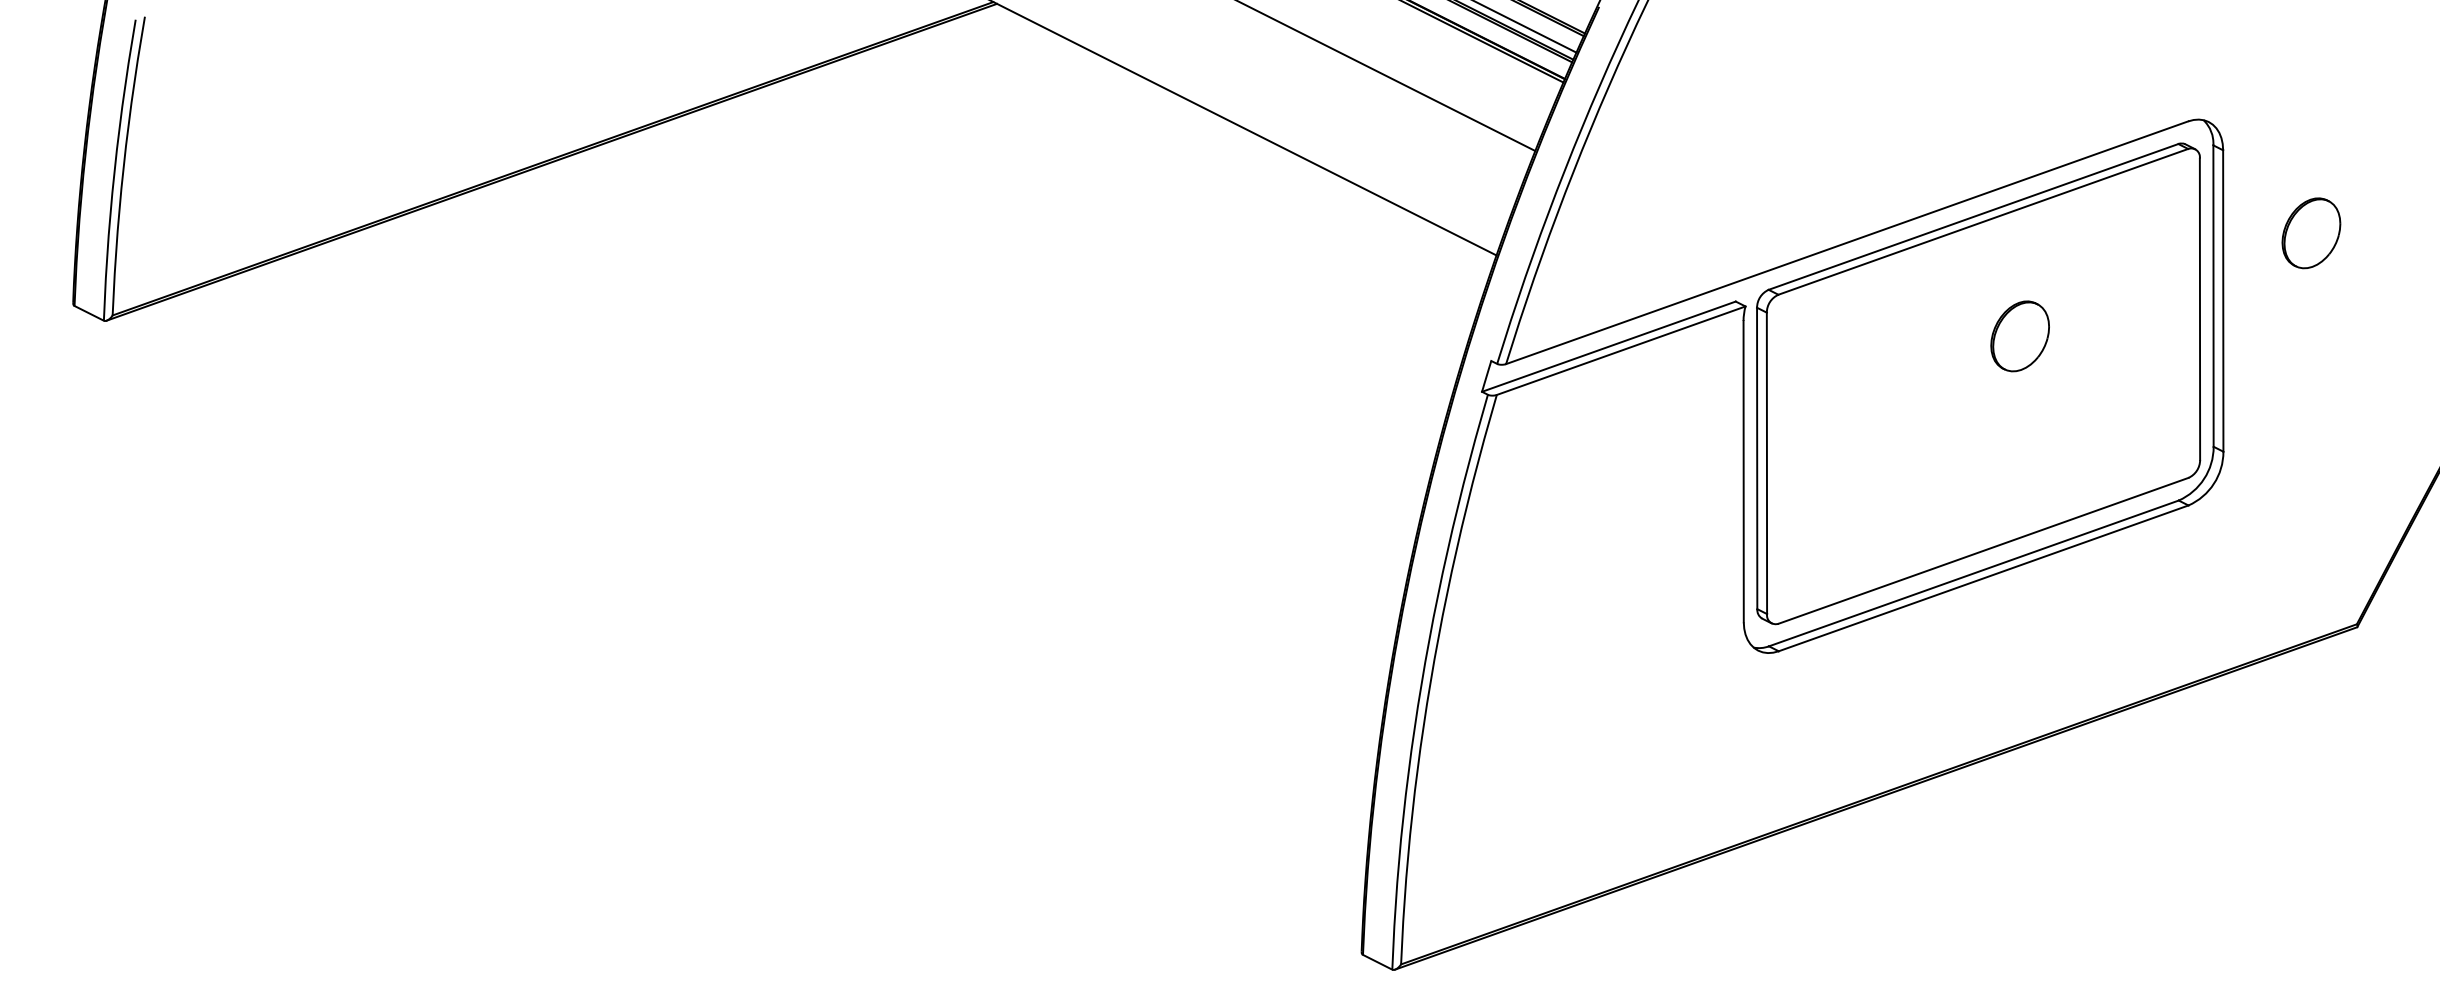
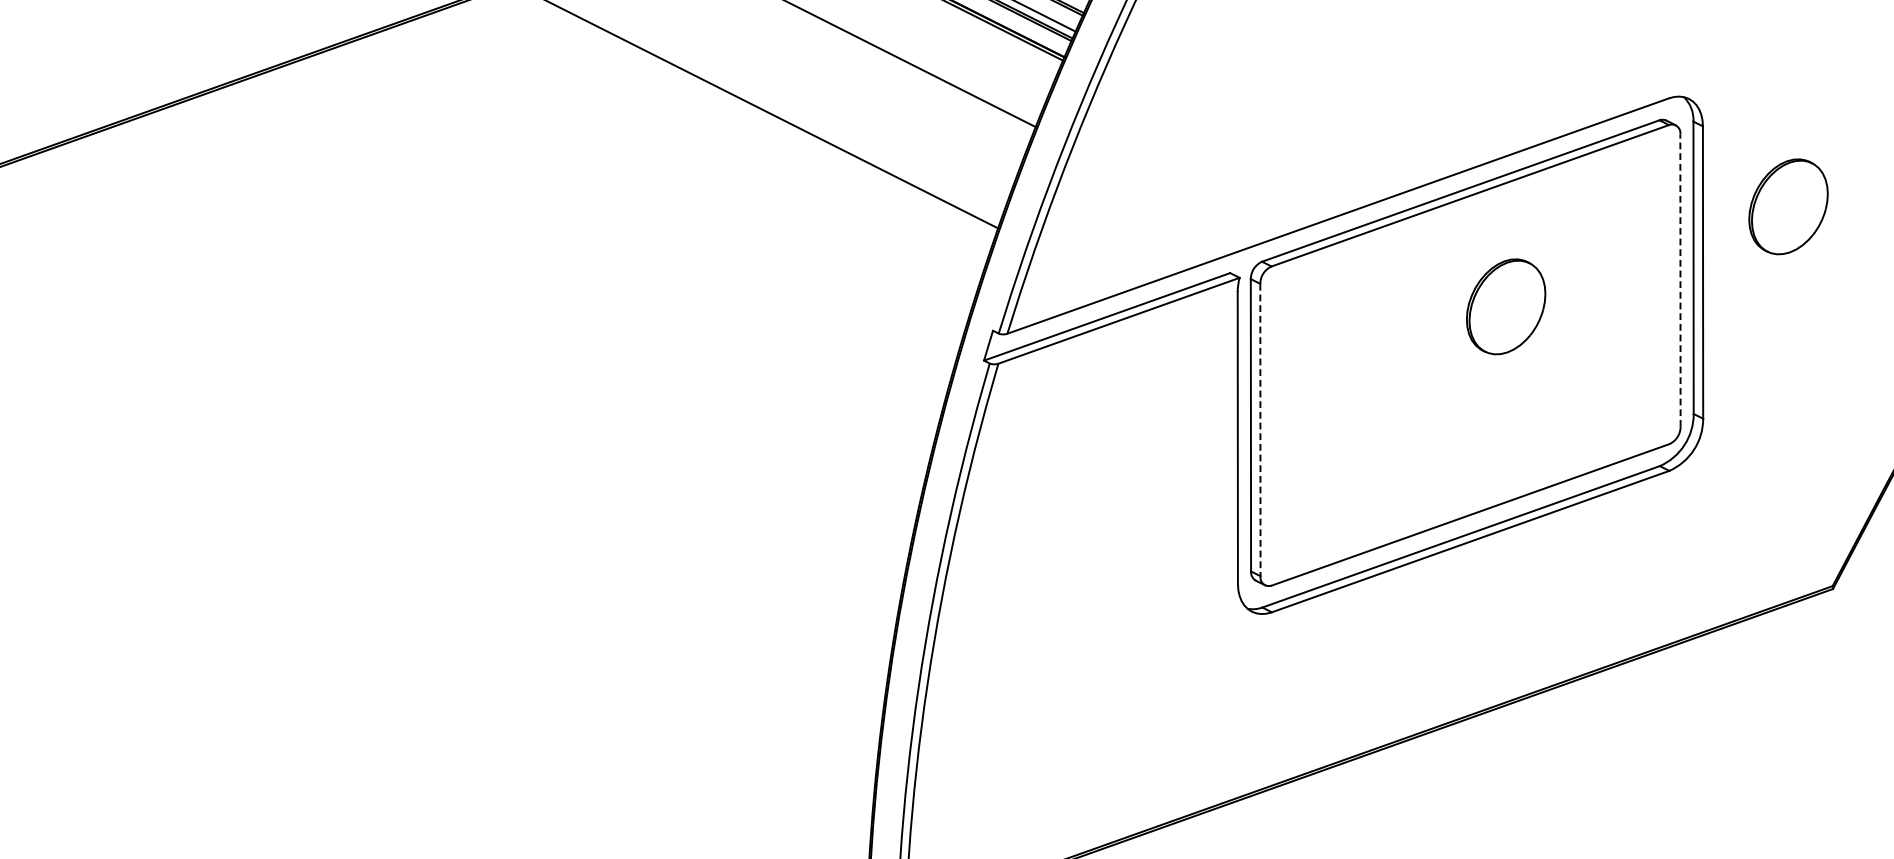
part: (2311, 233) -> (1788, 207), size x1.4
line: (2199, 309) -> (1679, 280), solid -> dashed
part: (2019, 336) -> (1505, 306), size x1.4
line: (1766, 463) -> (1259, 430), solid -> dashed

